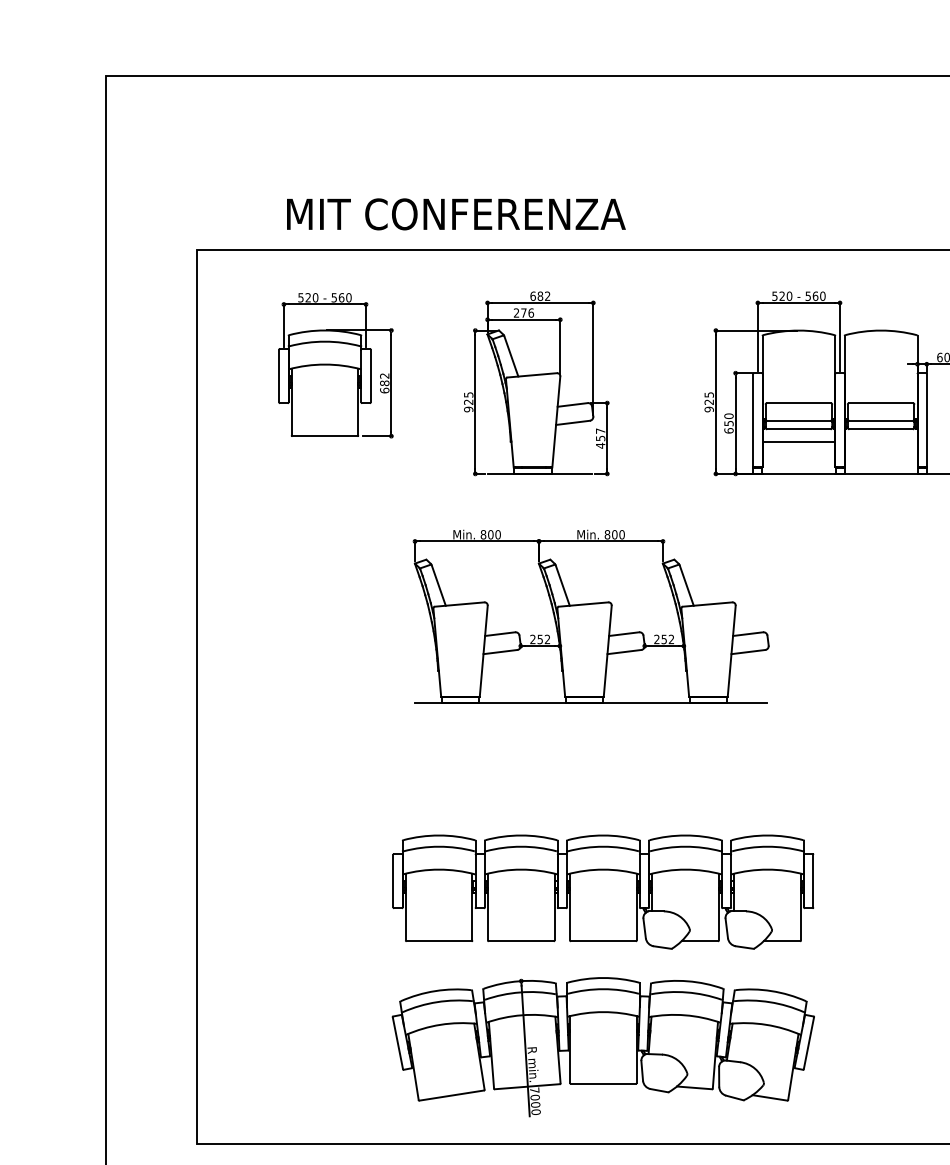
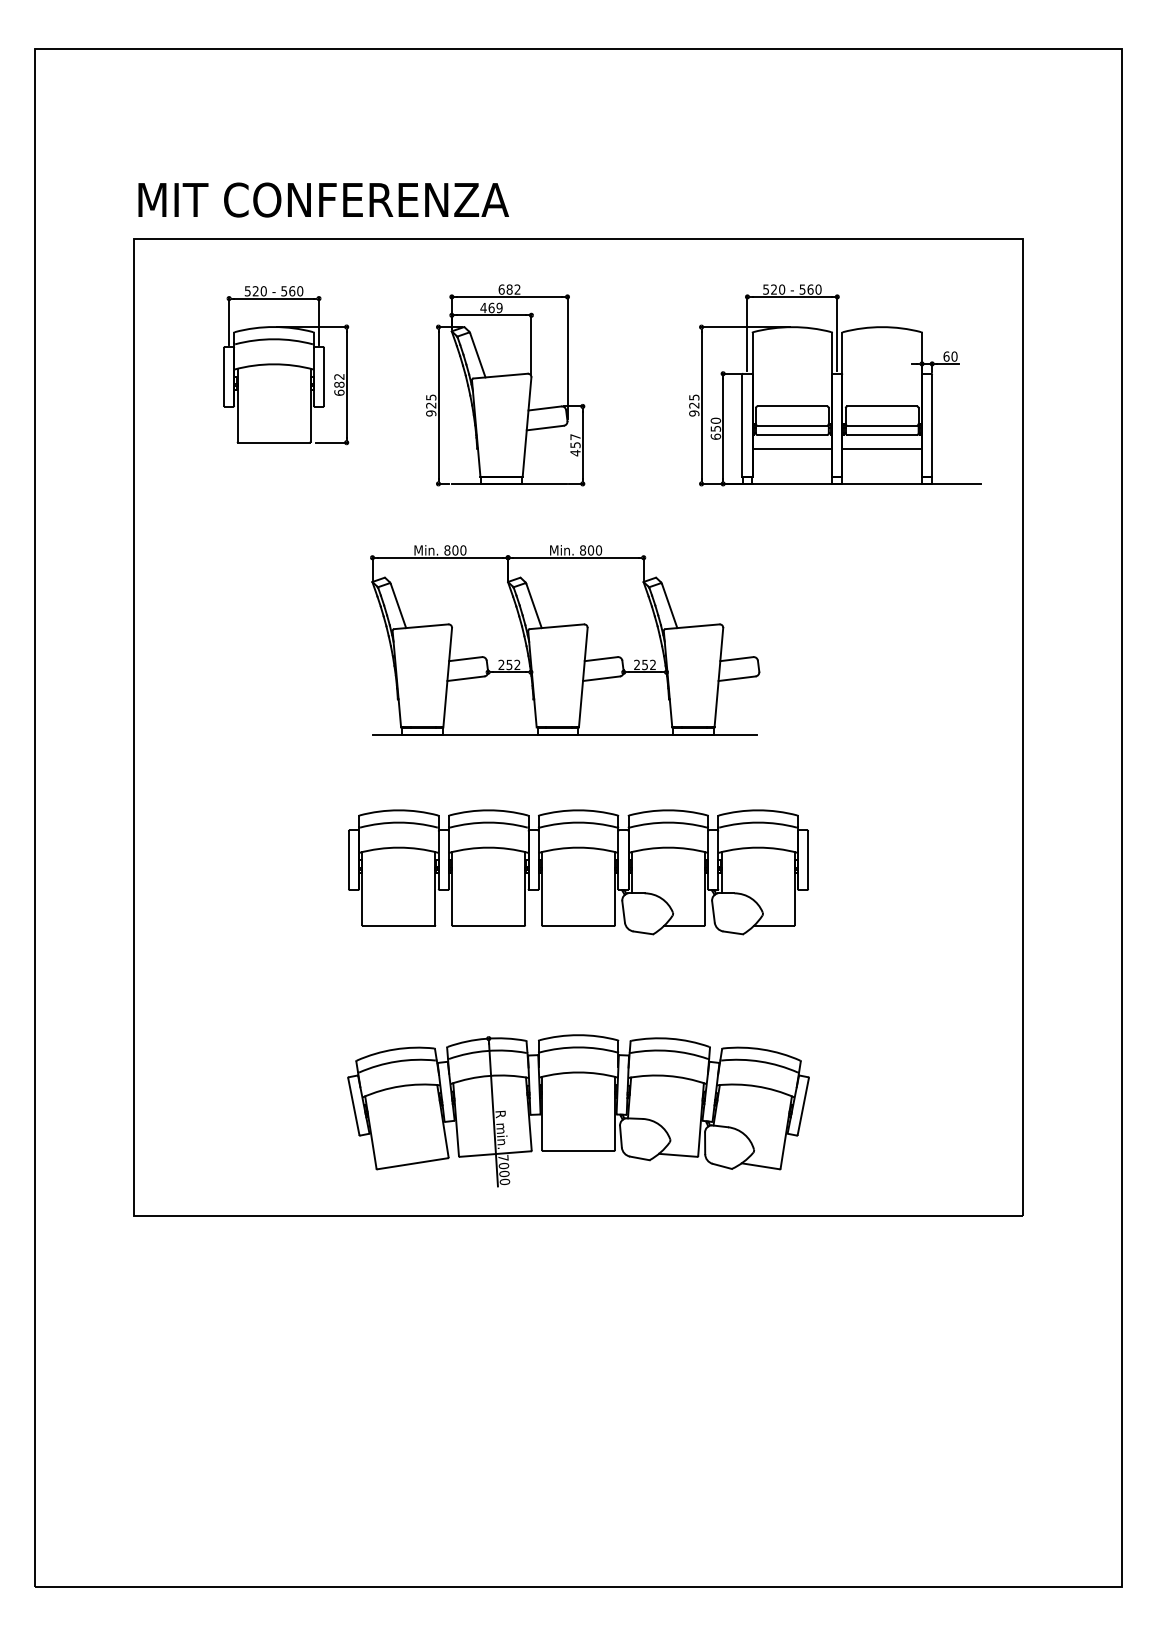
text: (456, 213) -> (323, 199), moved
text: (523, 312) -> (491, 307), 276 -> 469
line: (881, 441) -> (882, 448), added
part: (603, 892) -> (578, 872), moved

